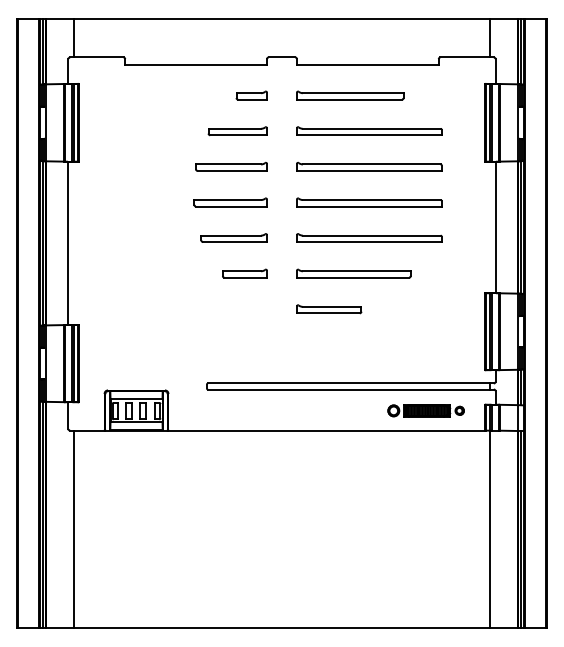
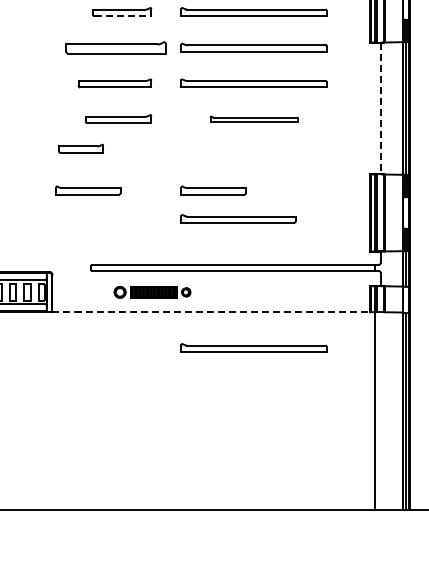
line: (239, 135) -> (123, 16), solid -> dashed
part: (231, 166) -> (115, 47), size x1.4
line: (495, 227) -> (380, 108), solid -> dashed
part: (369, 237) -> (254, 118), size x0.6
part: (244, 273) -> (80, 148), moved
part: (353, 273) -> (238, 218), moved
part: (204, 309) -> (88, 190), added
part: (425, 410) -> (151, 291), moved
line: (326, 430) -> (211, 312), solid -> dashed
part: (369, 466) -> (254, 348), added

